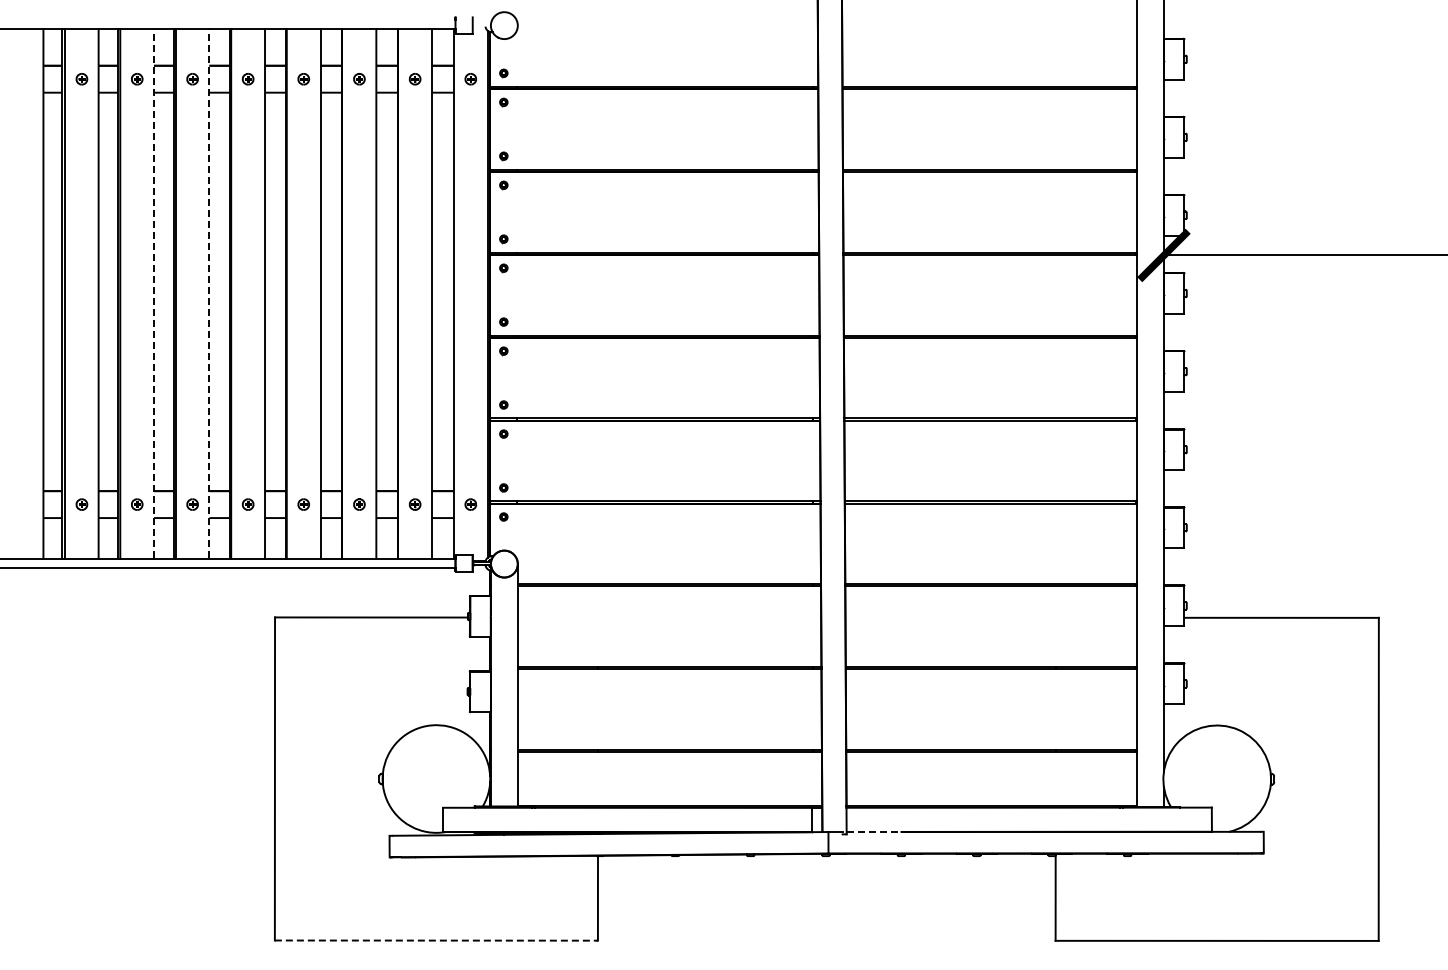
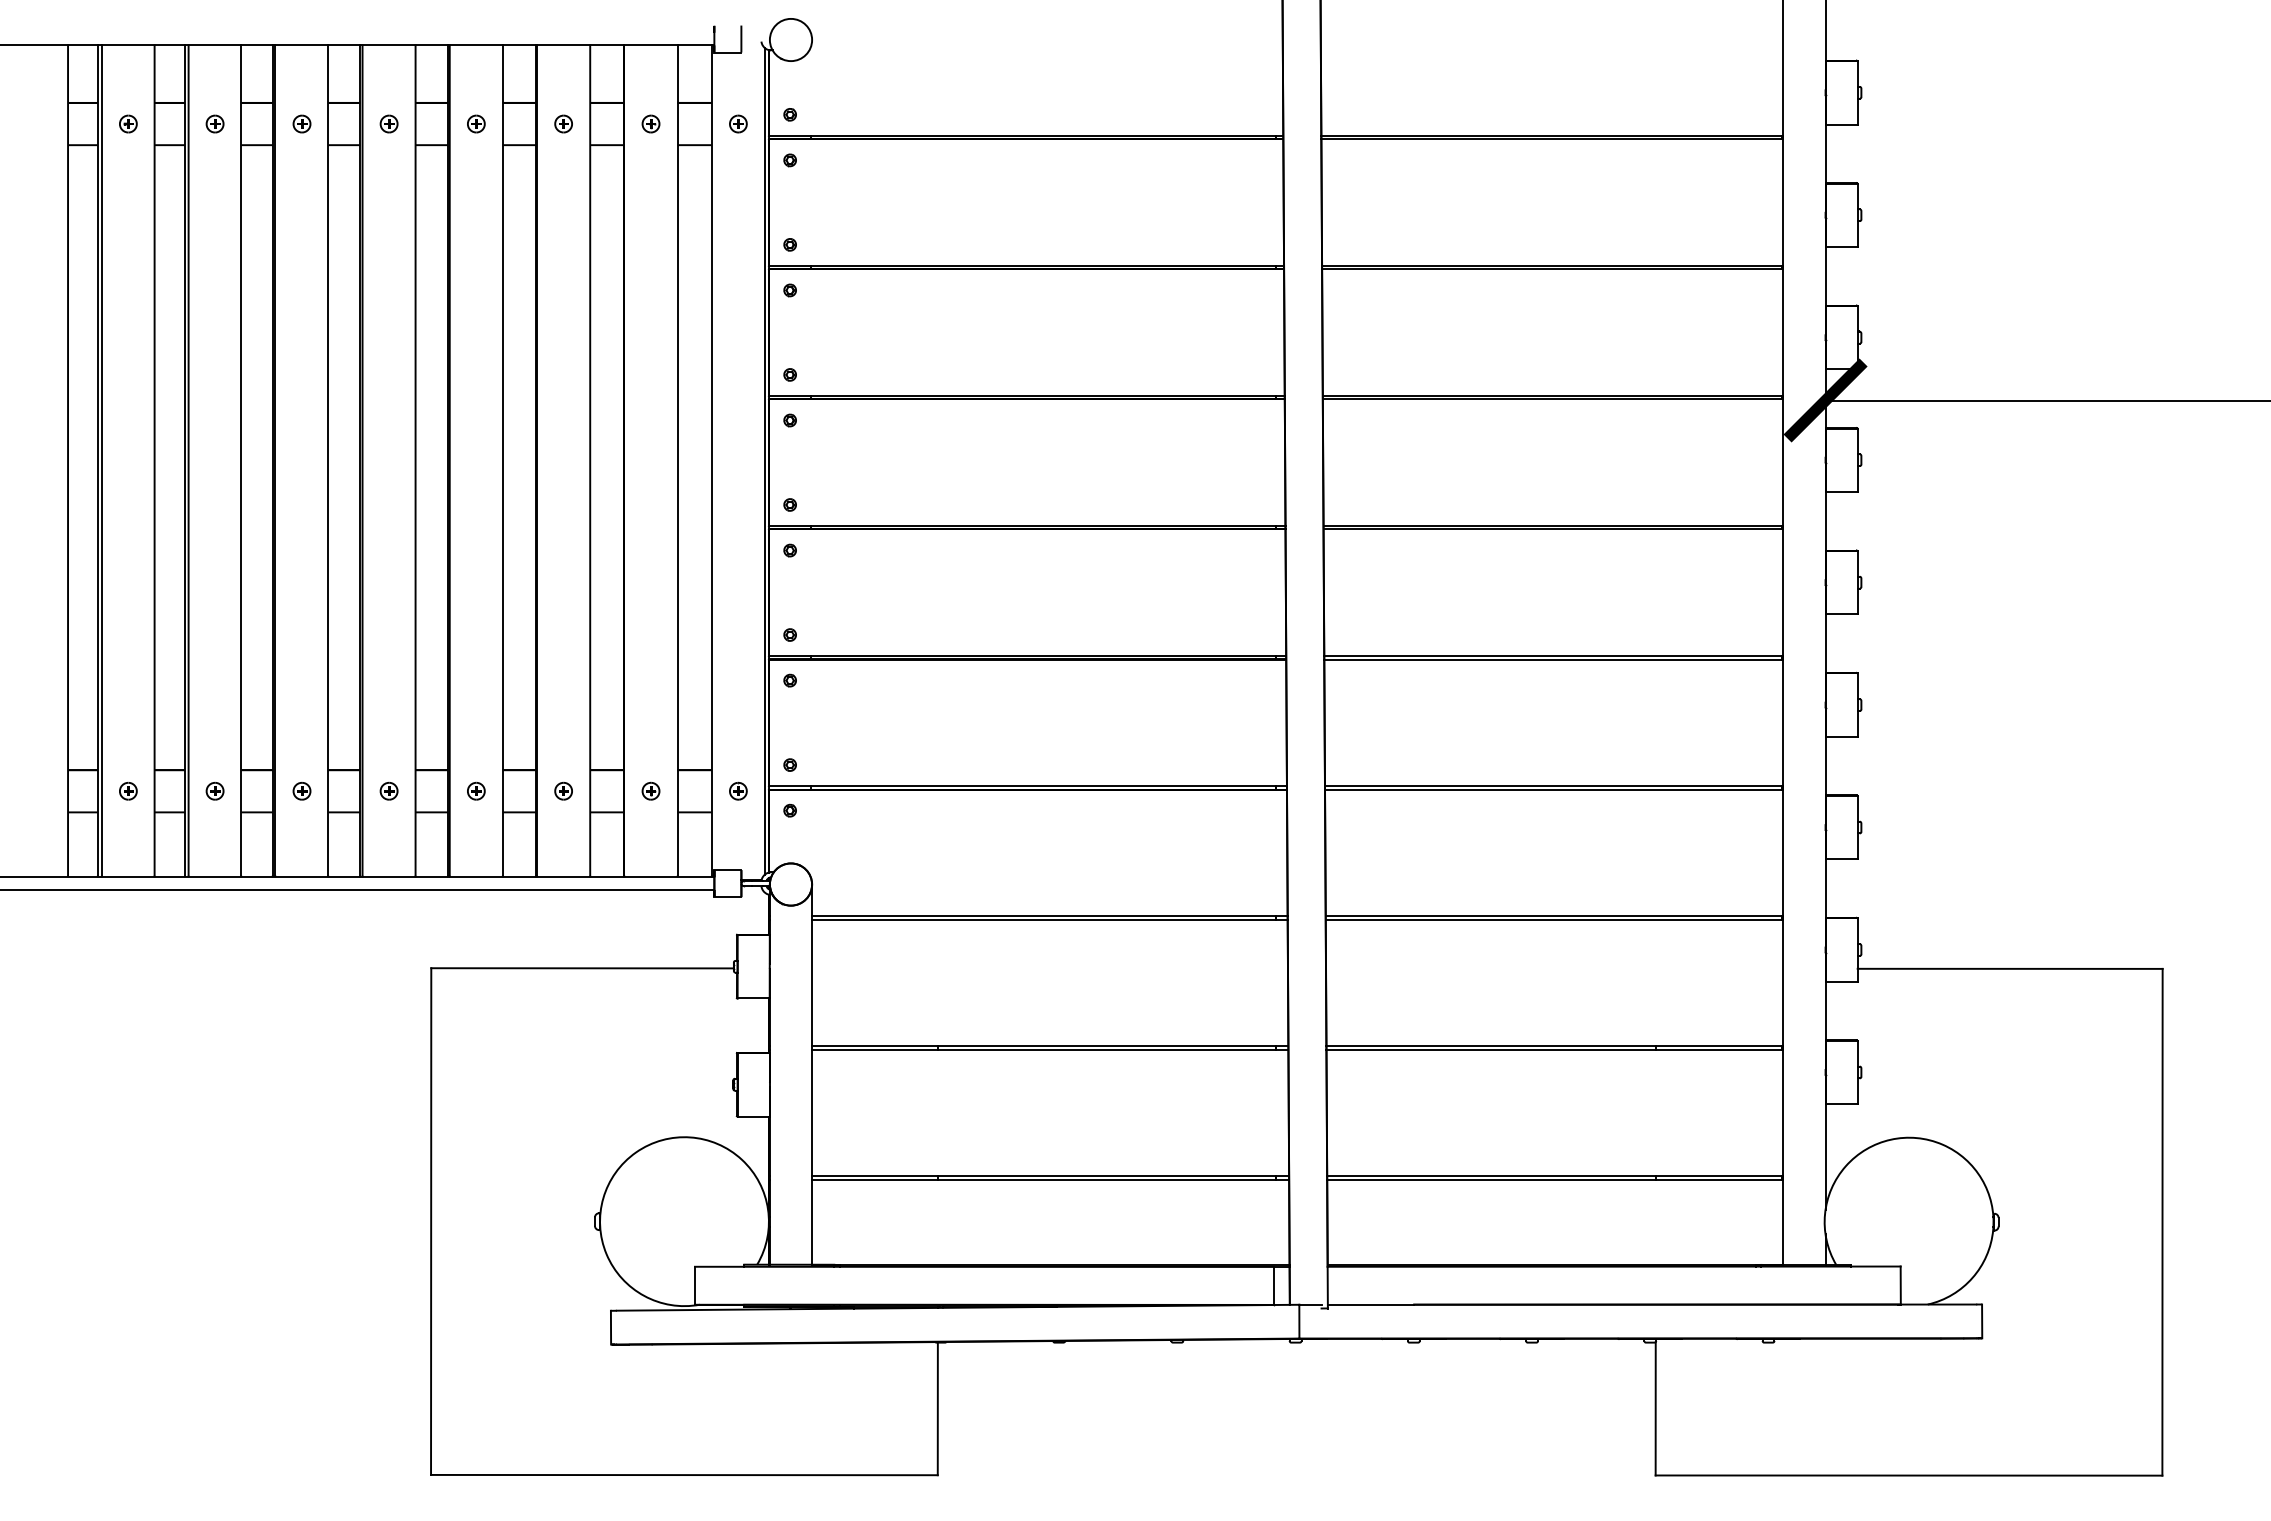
line: (153, 293) -> (240, 460), dashed -> solid
line: (209, 293) -> (328, 460), dashed -> solid
line: (874, 831) -> (1371, 1303), dashed -> solid
line: (436, 940) -> (684, 1474), dashed -> solid

